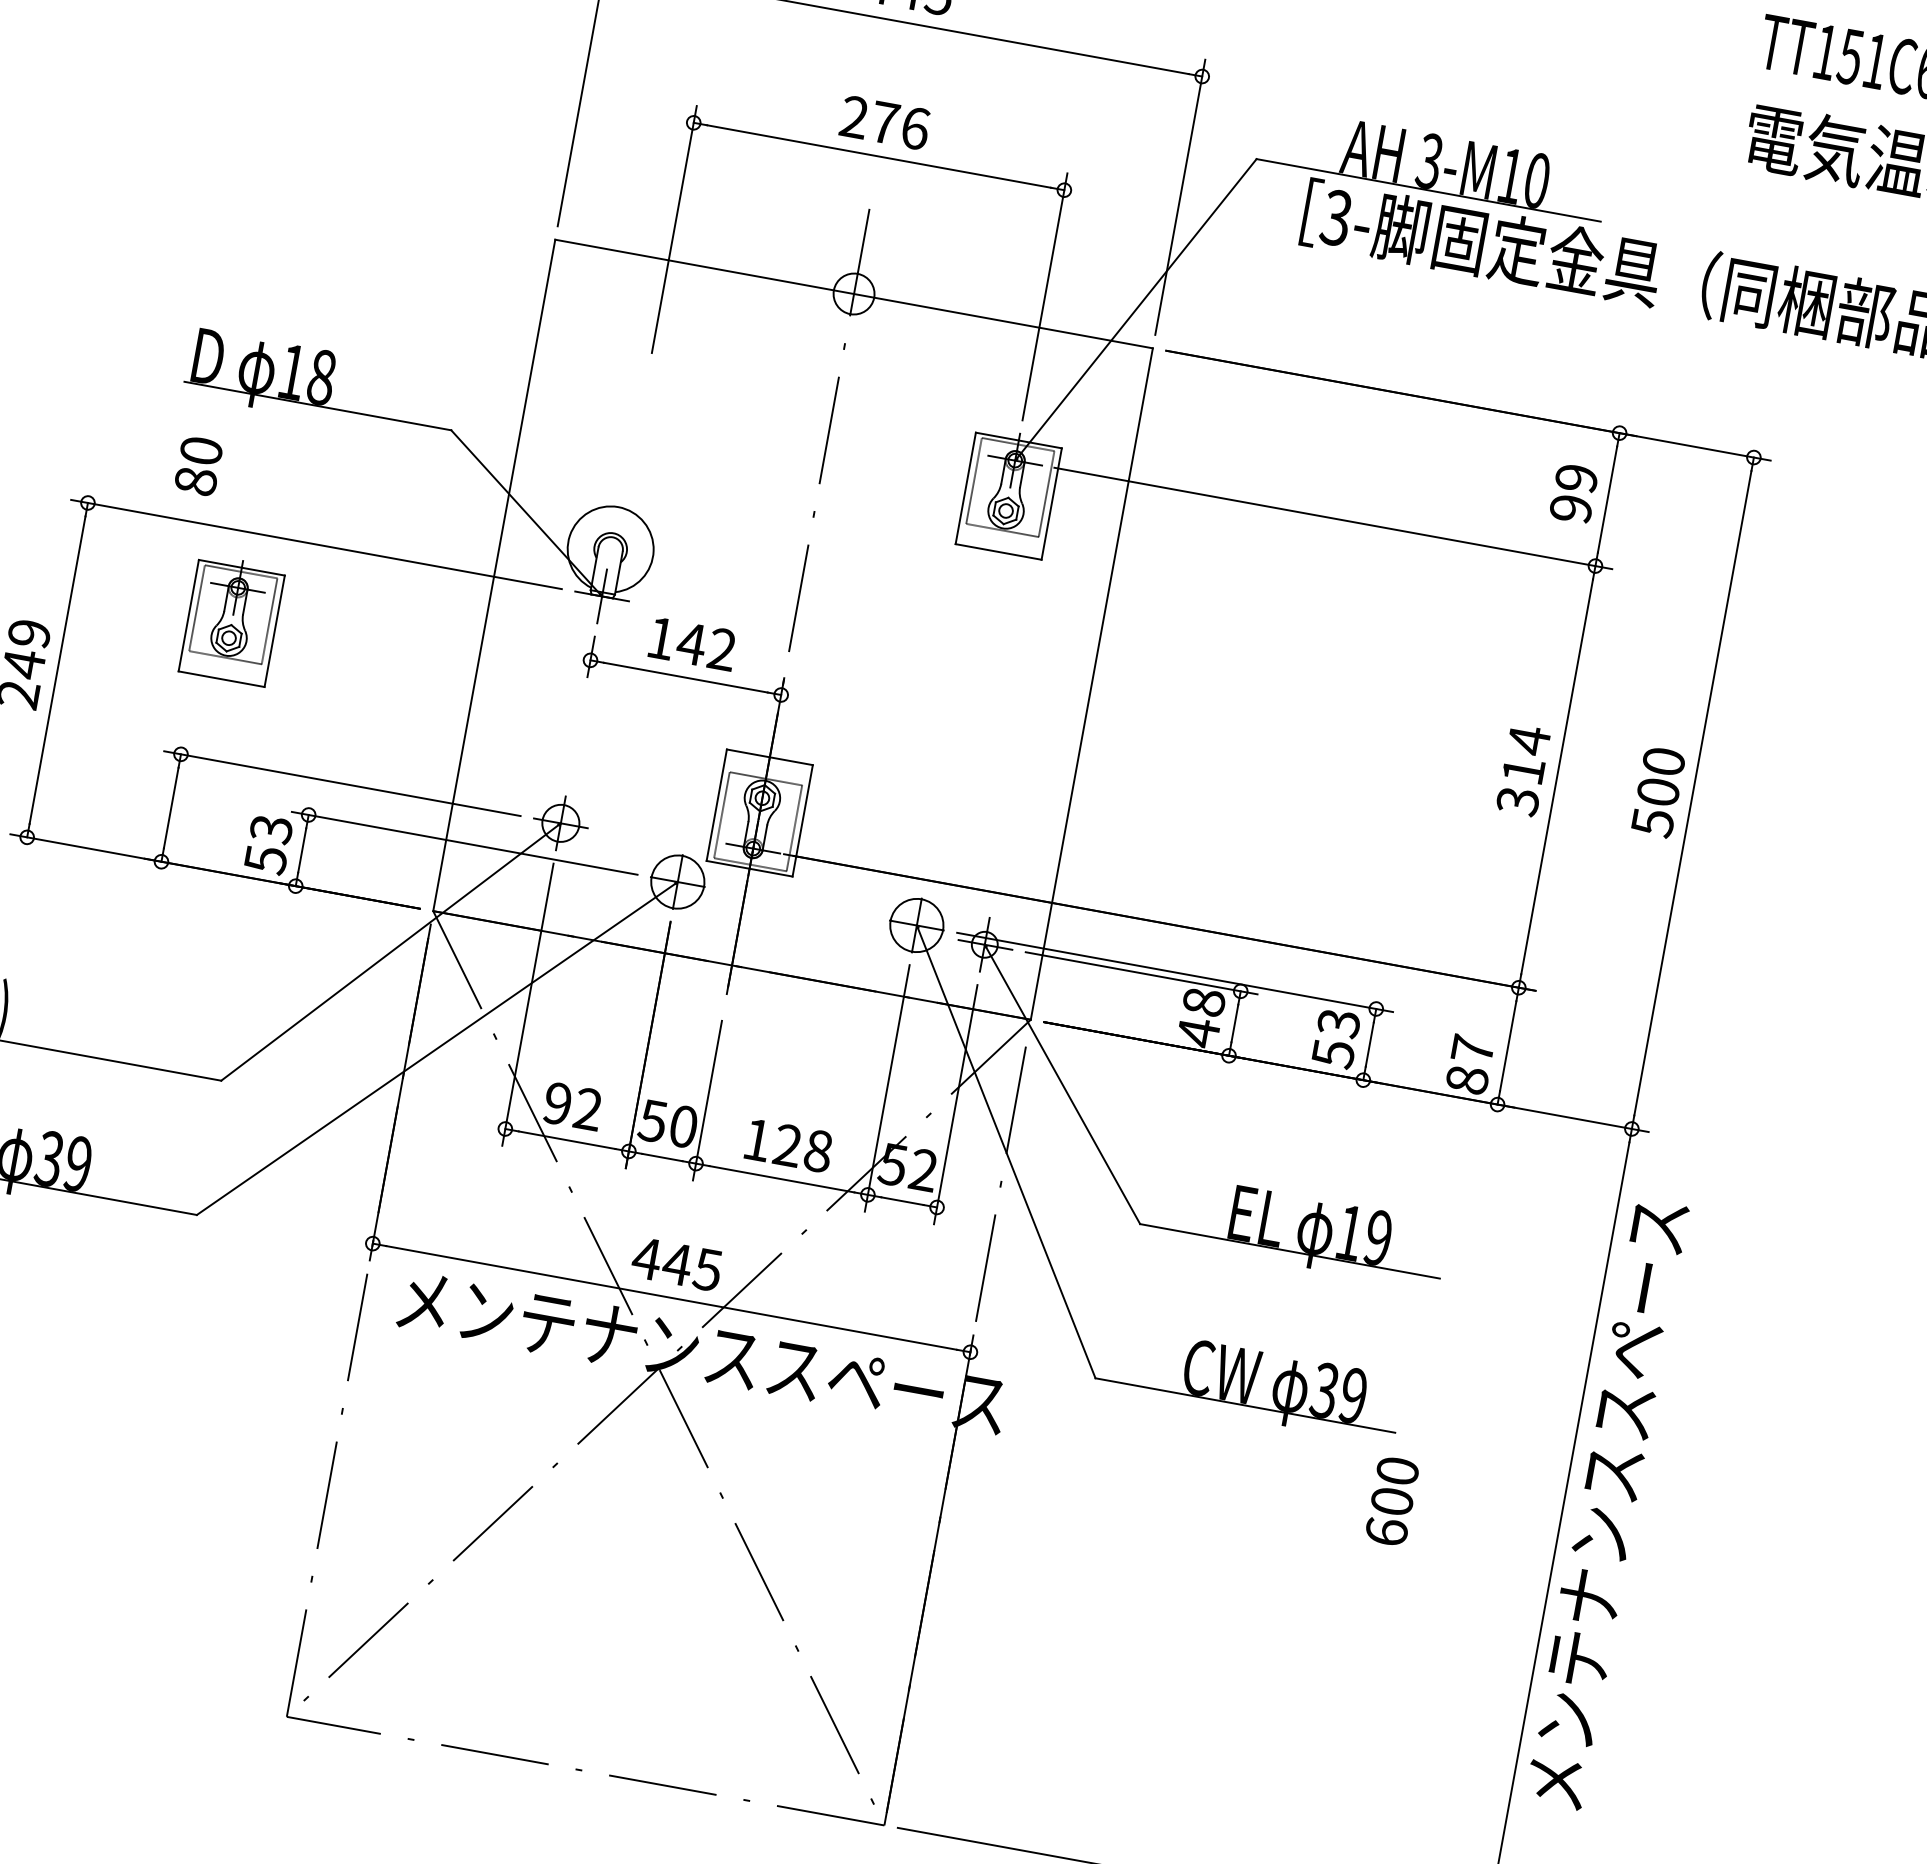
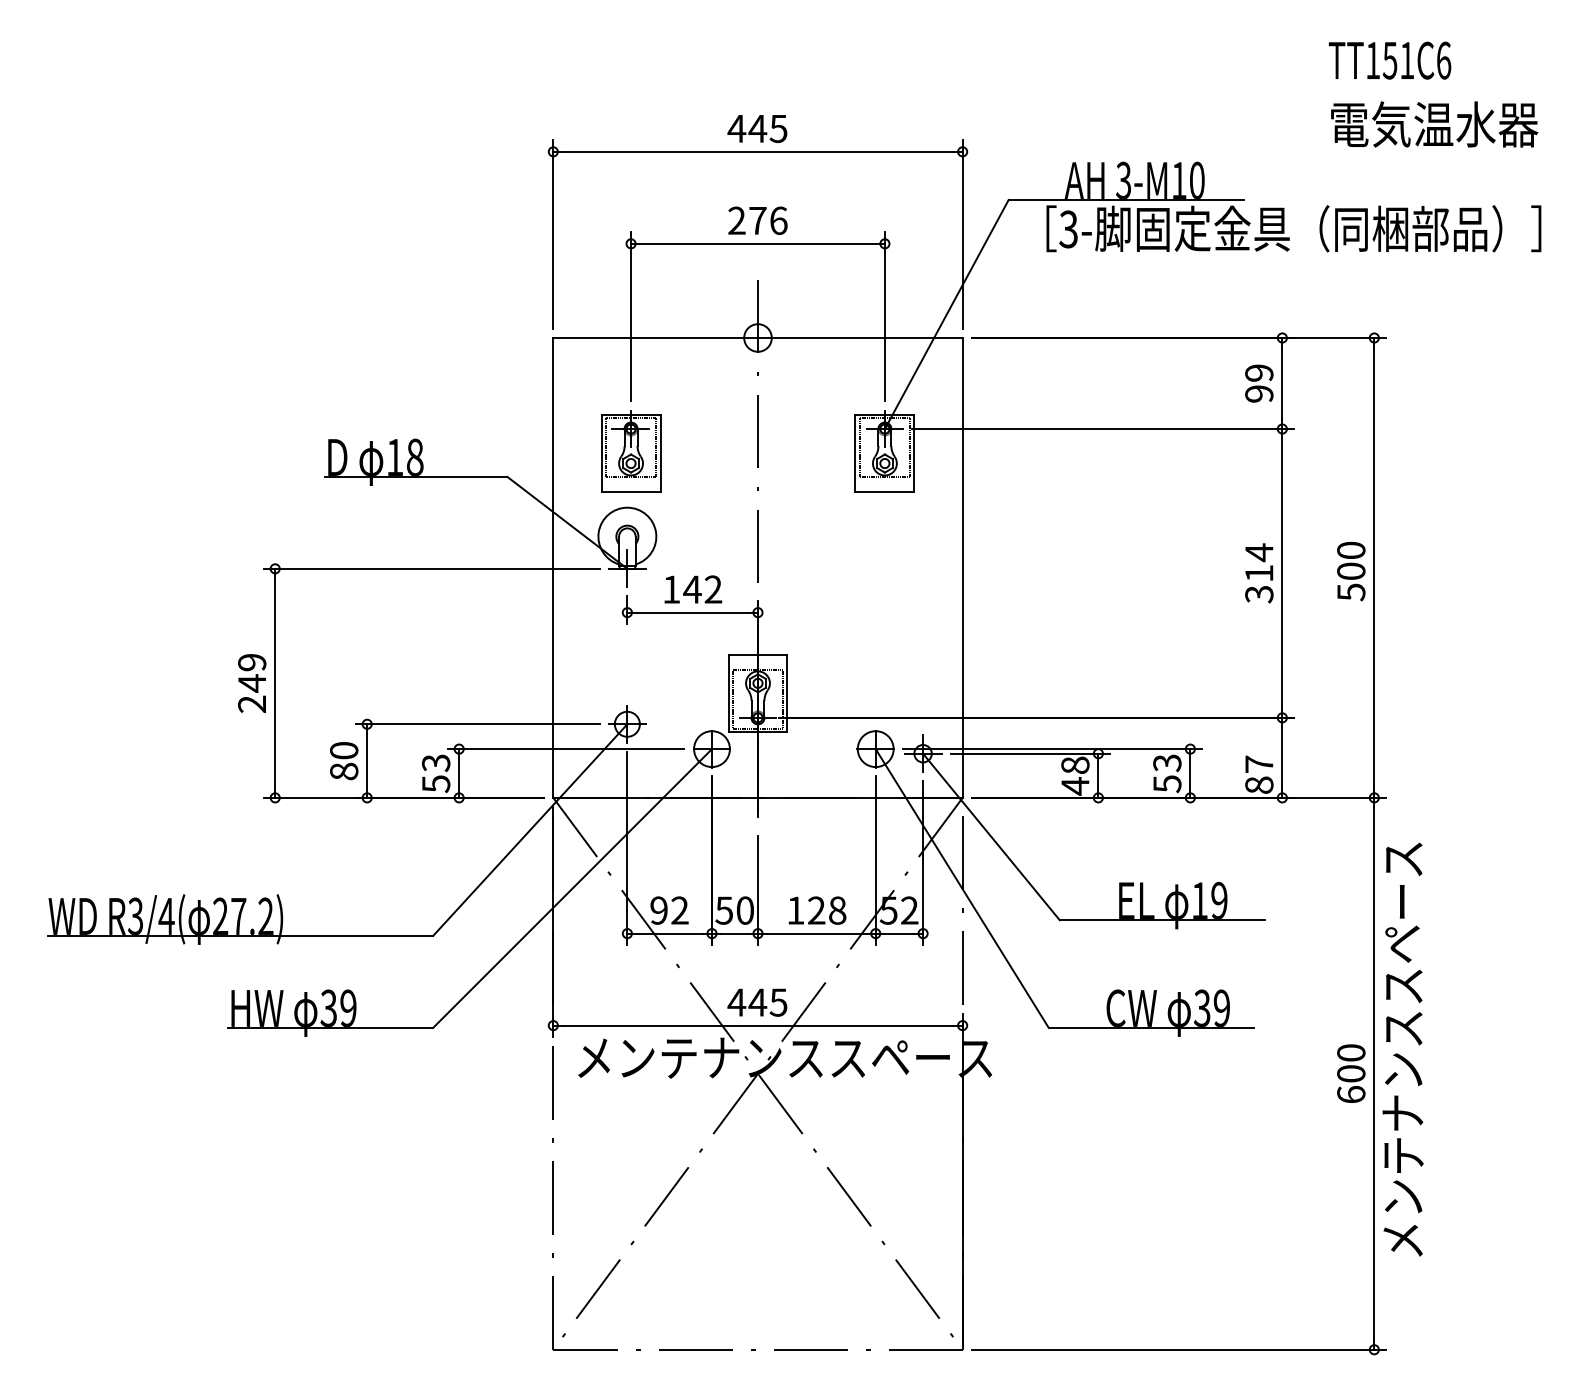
text: (199, 466) -> (344, 761), moved
part: (232, 620) -> (631, 451), moved
text: (1392, 1501) -> (1351, 1073), moved

